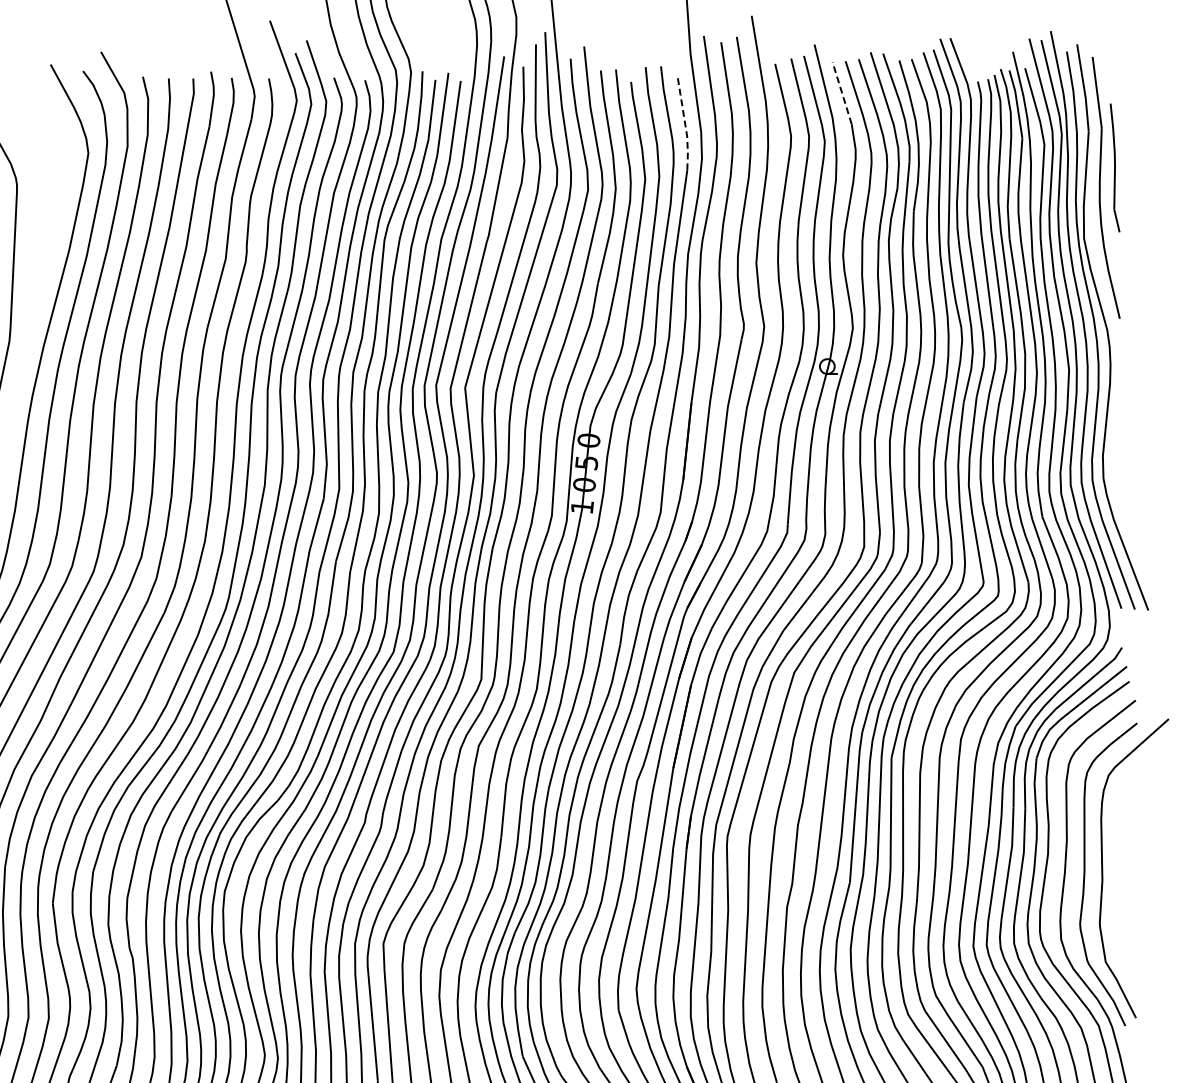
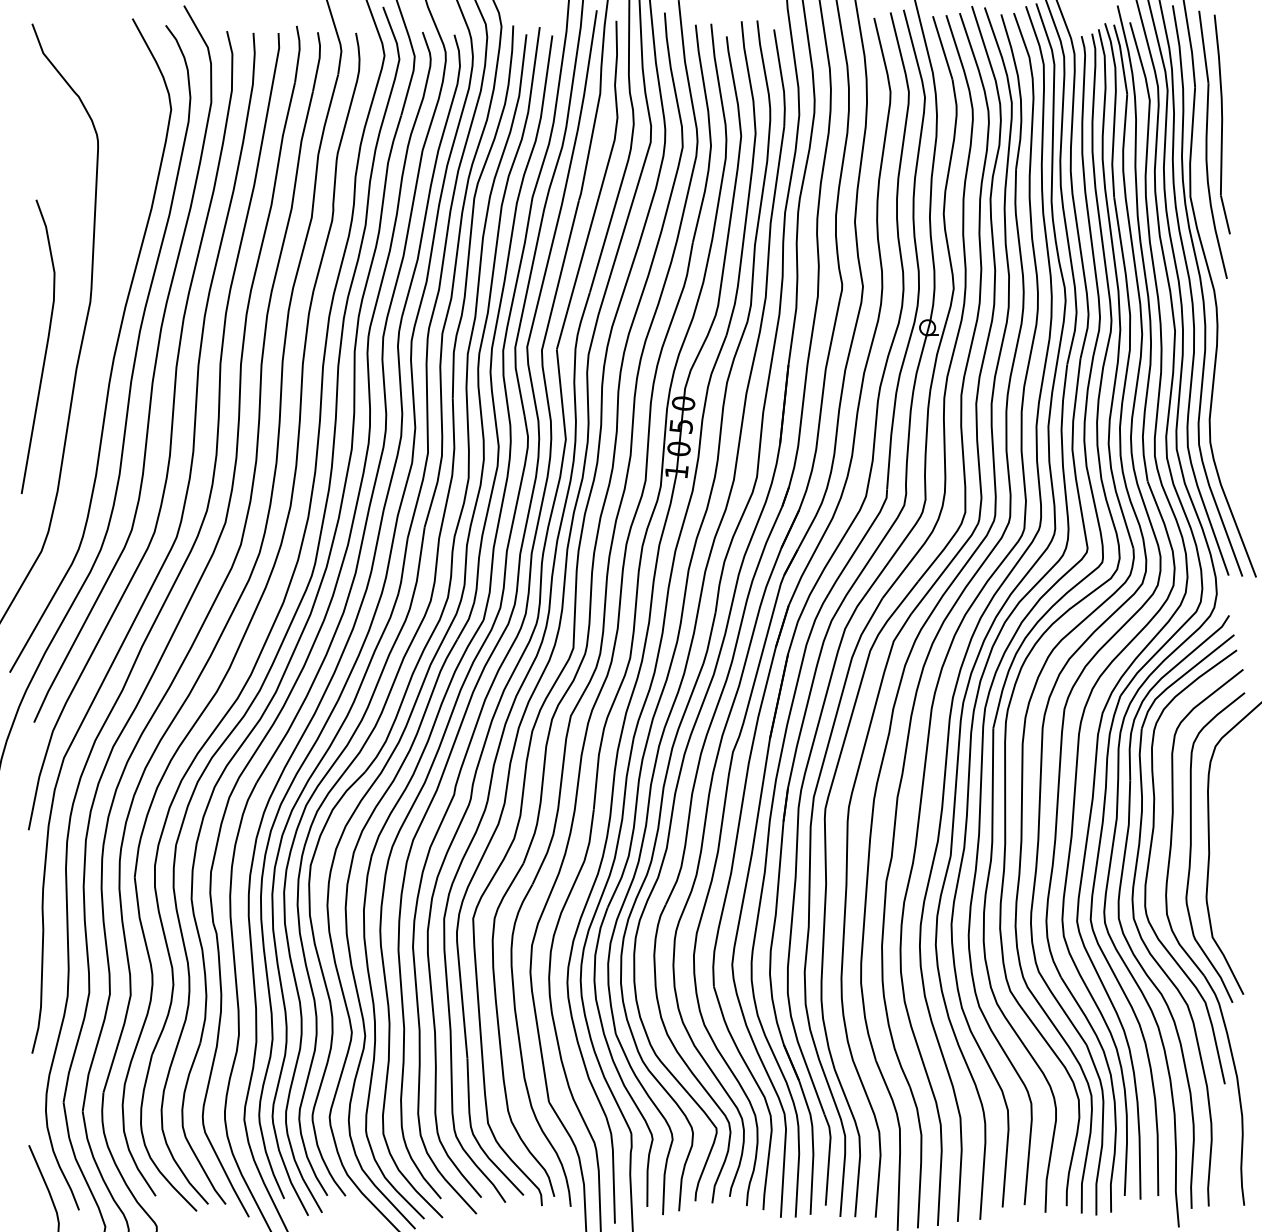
line: (841, 92) -> (942, 47), dashed -> solid
line: (685, 124) -> (782, 79), dashed -> solid
part: (1114, 167) -> (1221, 124), size x1.67

